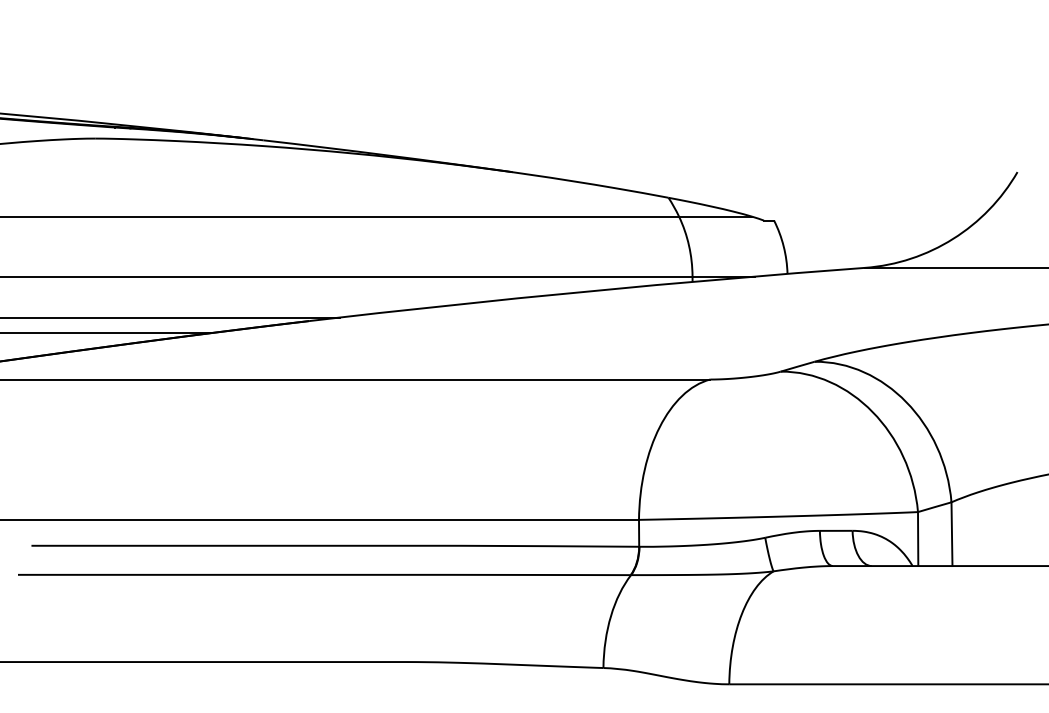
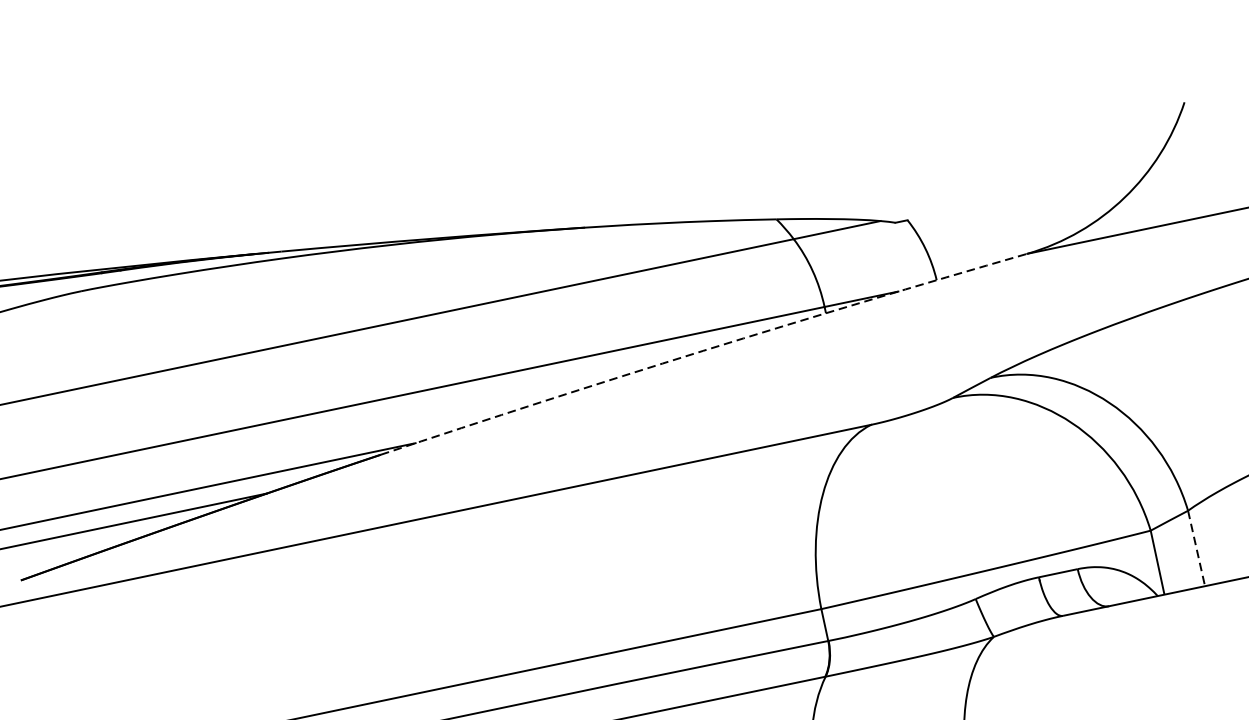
arc: (587, 291) -> (703, 350), solid -> dashed
line: (951, 534) -> (1196, 548), solid -> dashed

